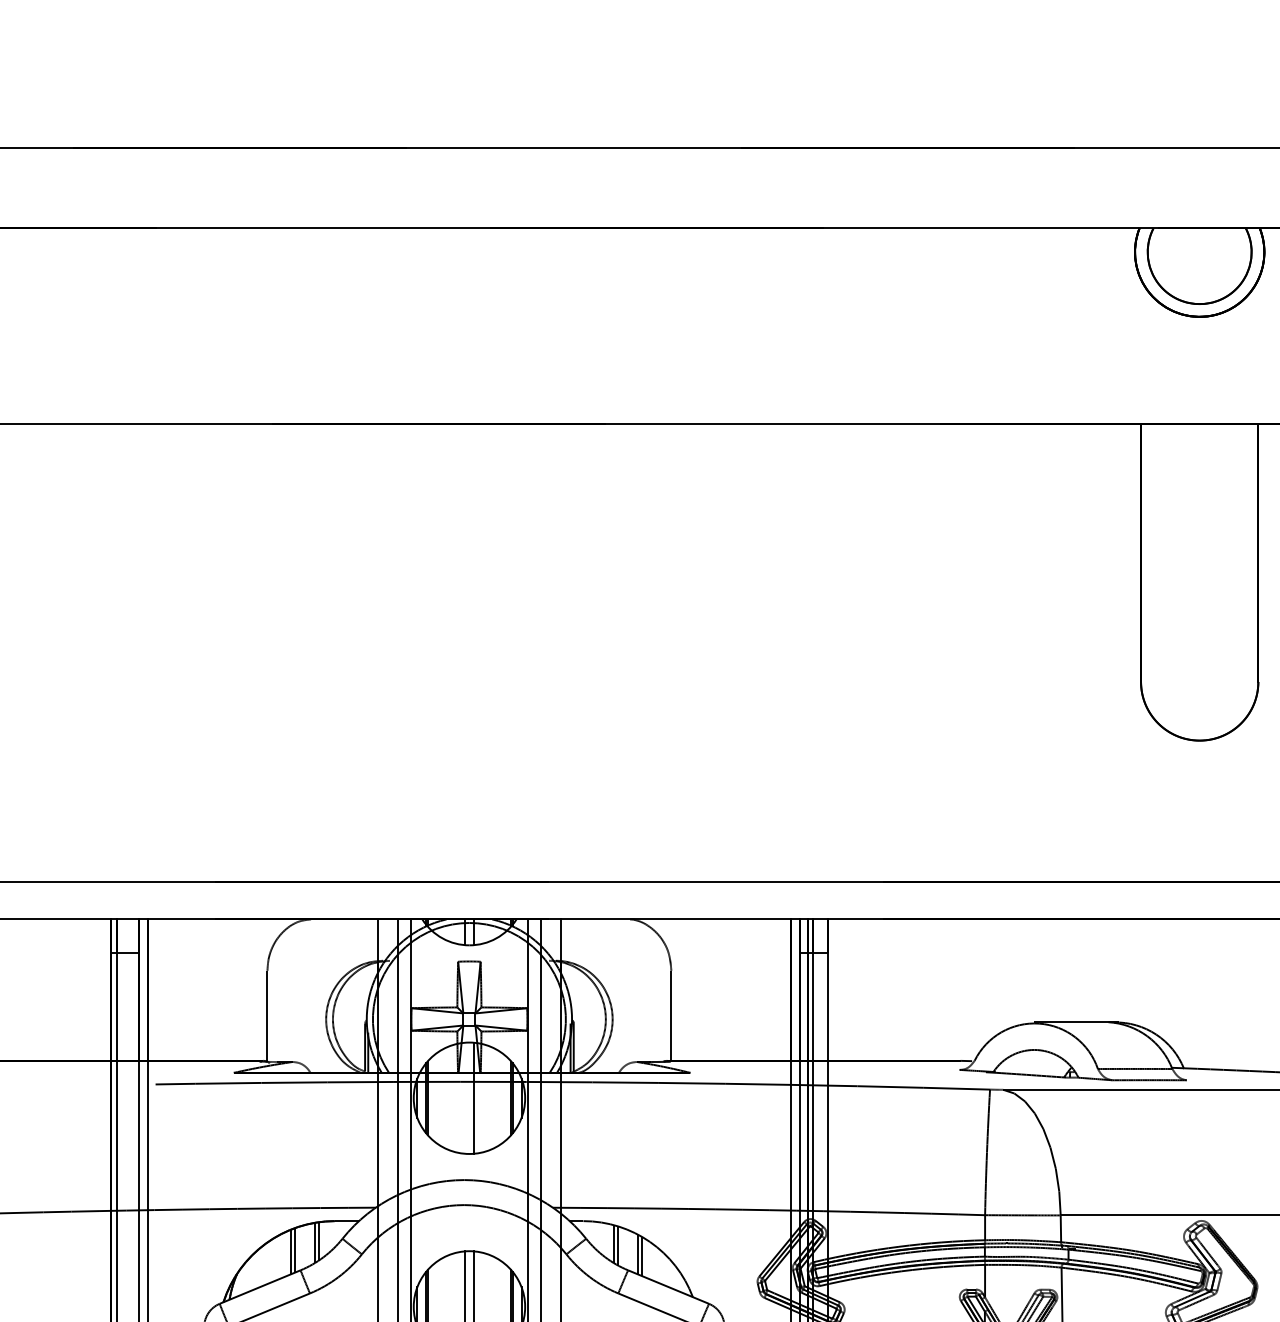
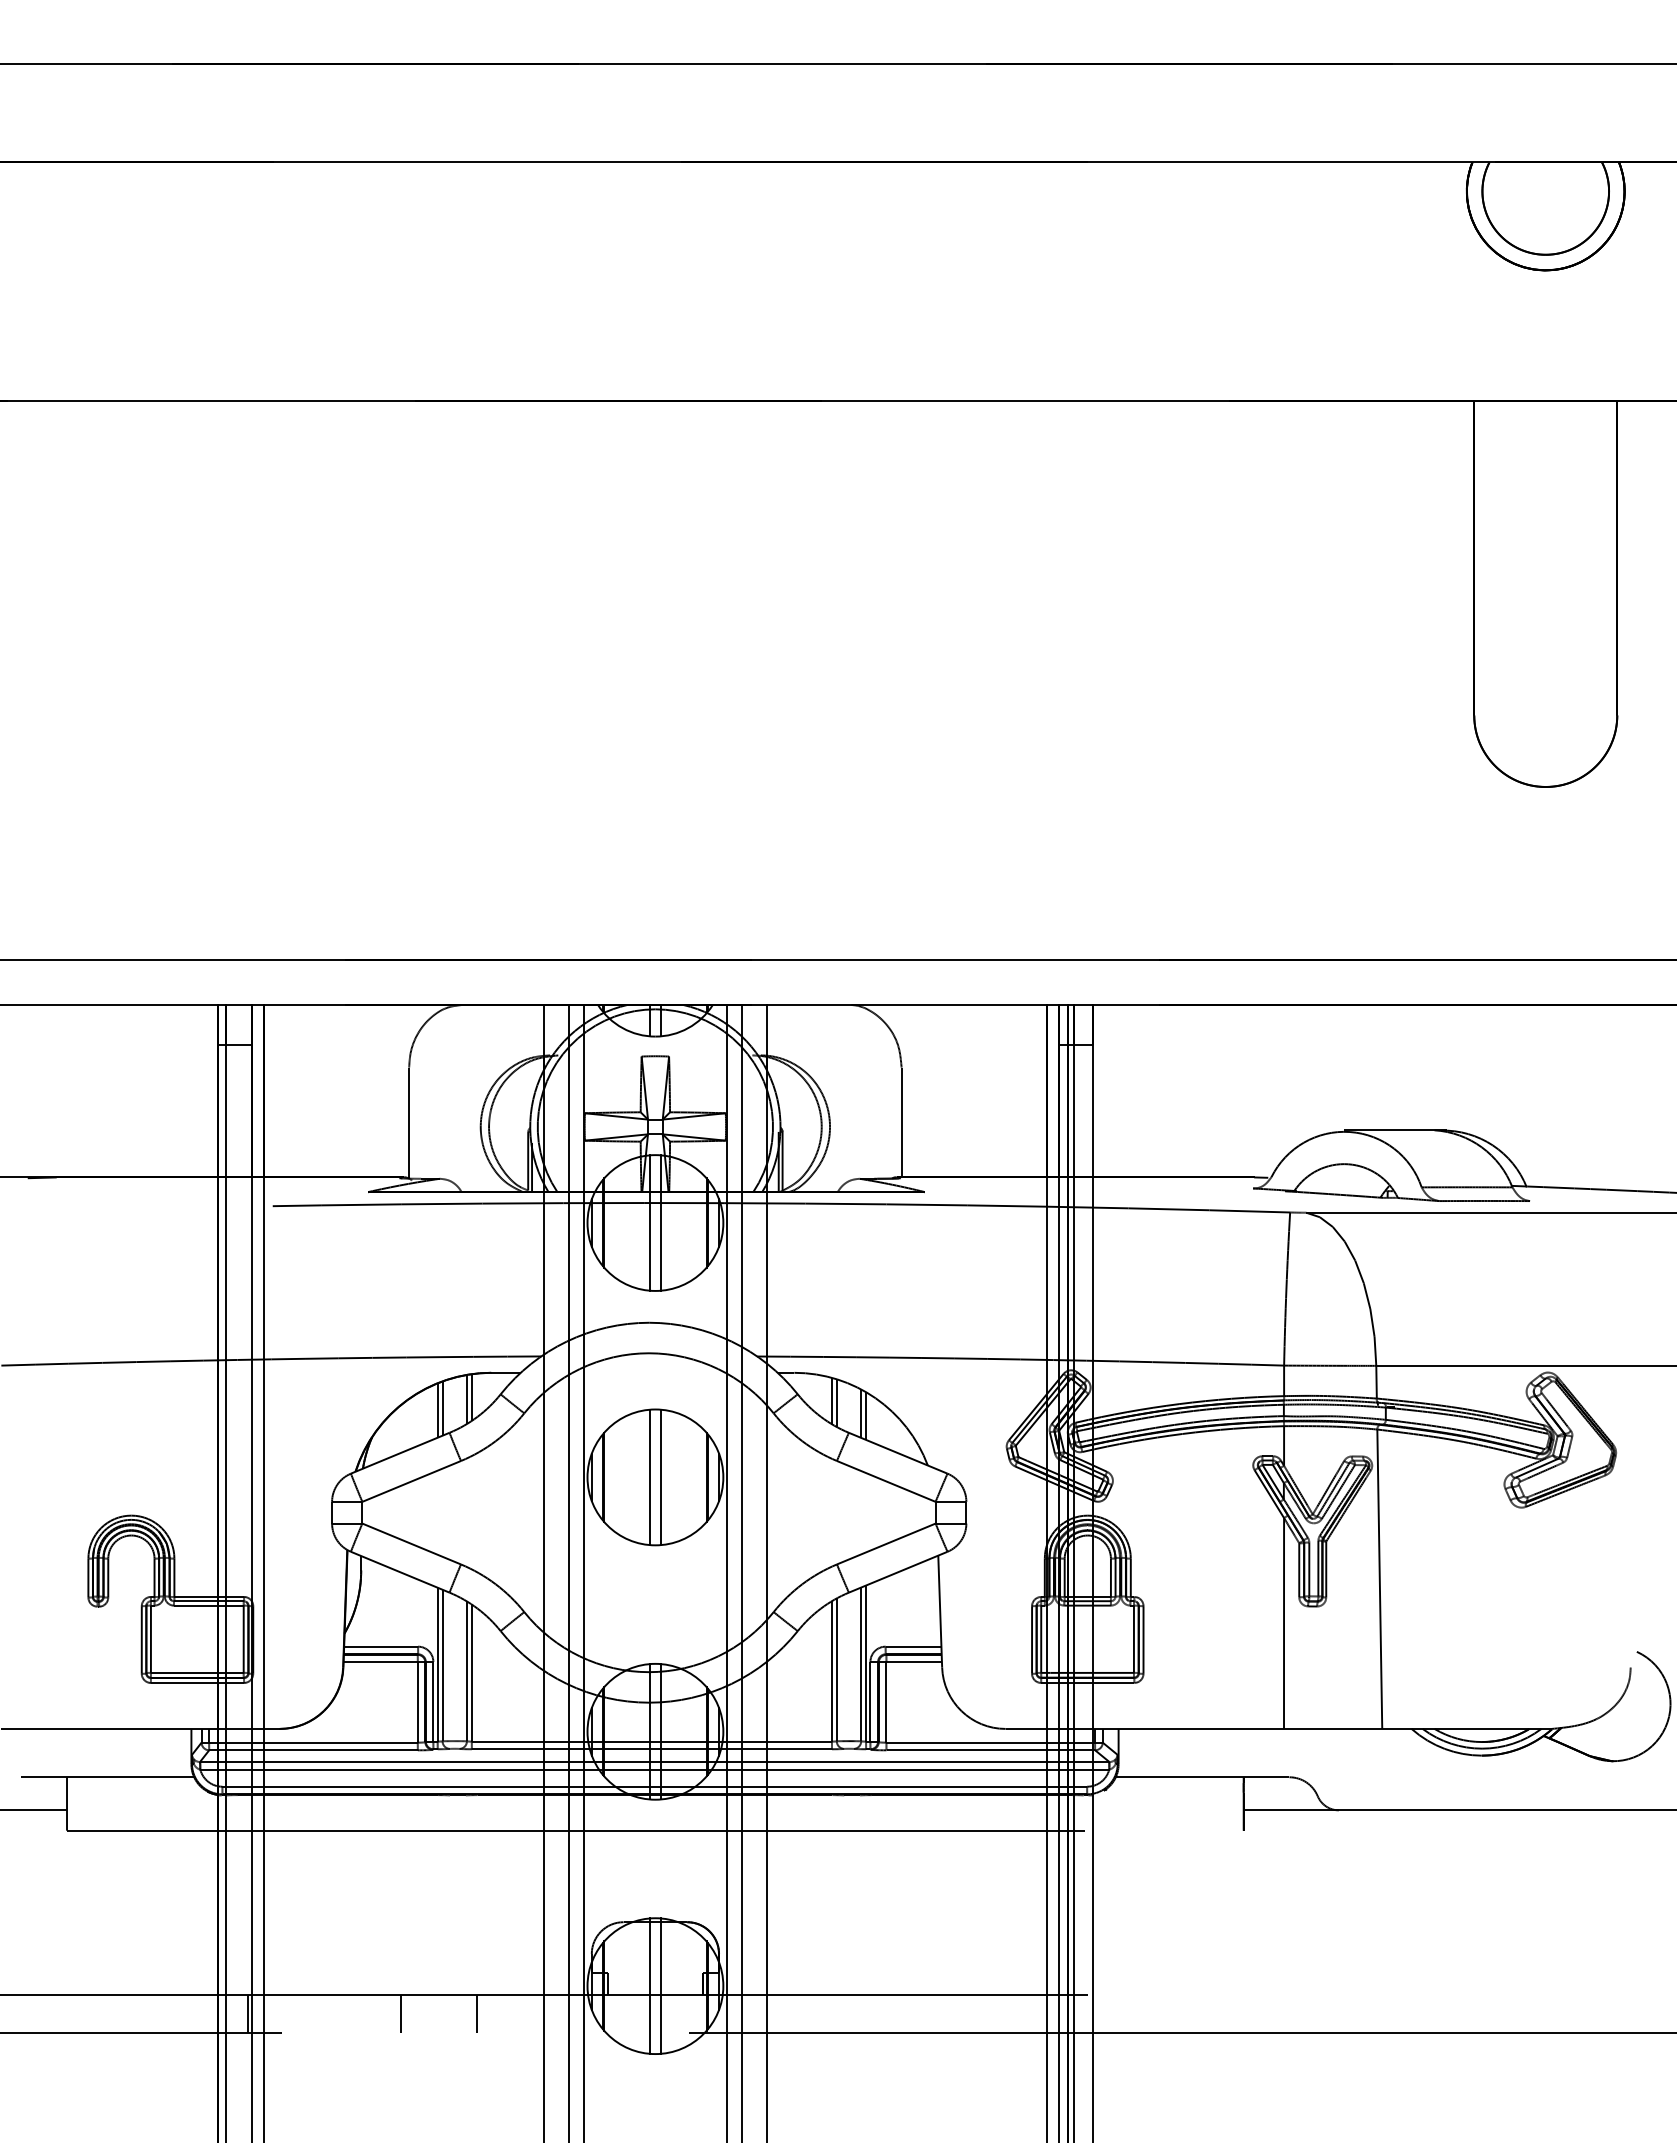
line: (464, 1097) -> (649, 1222), added

